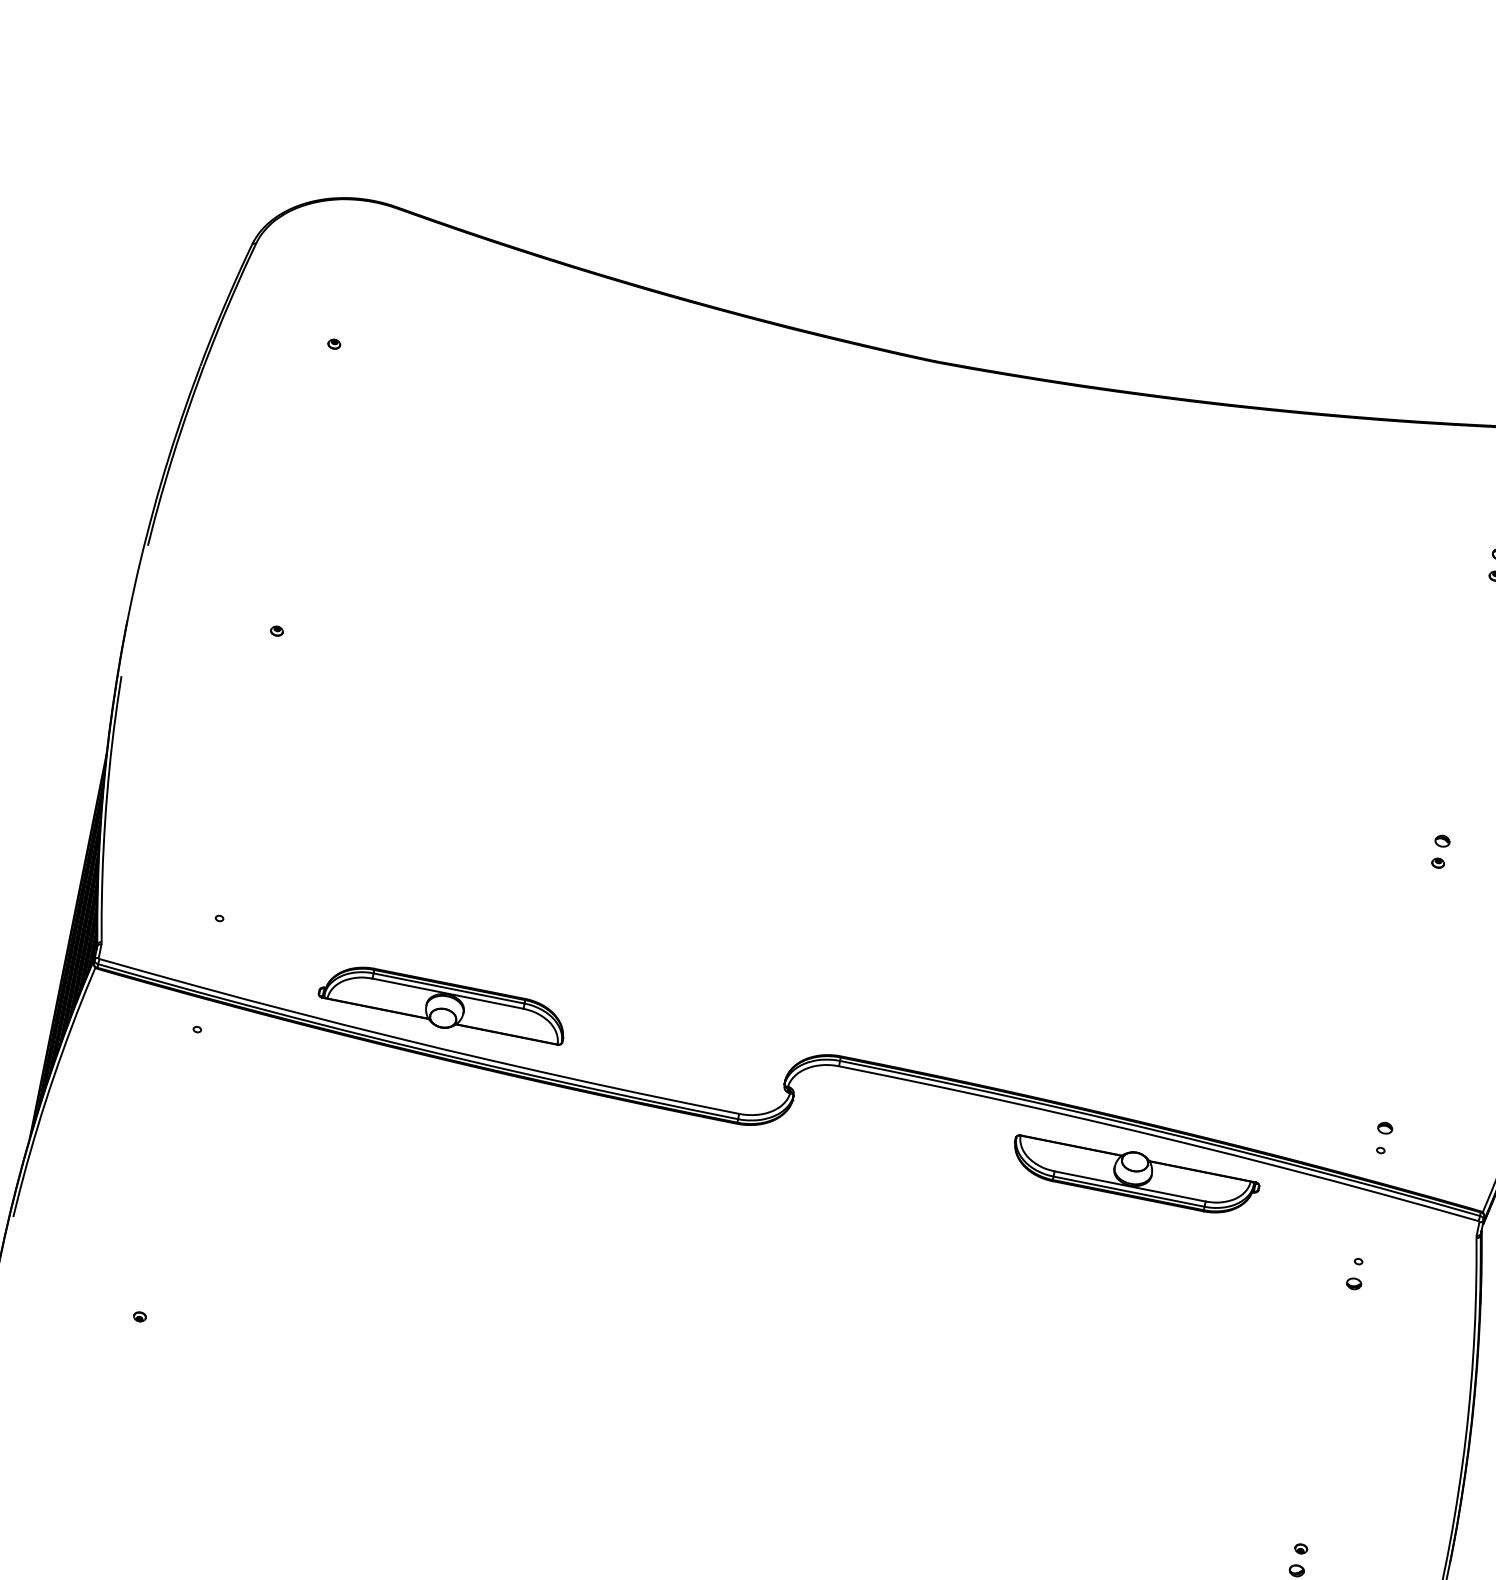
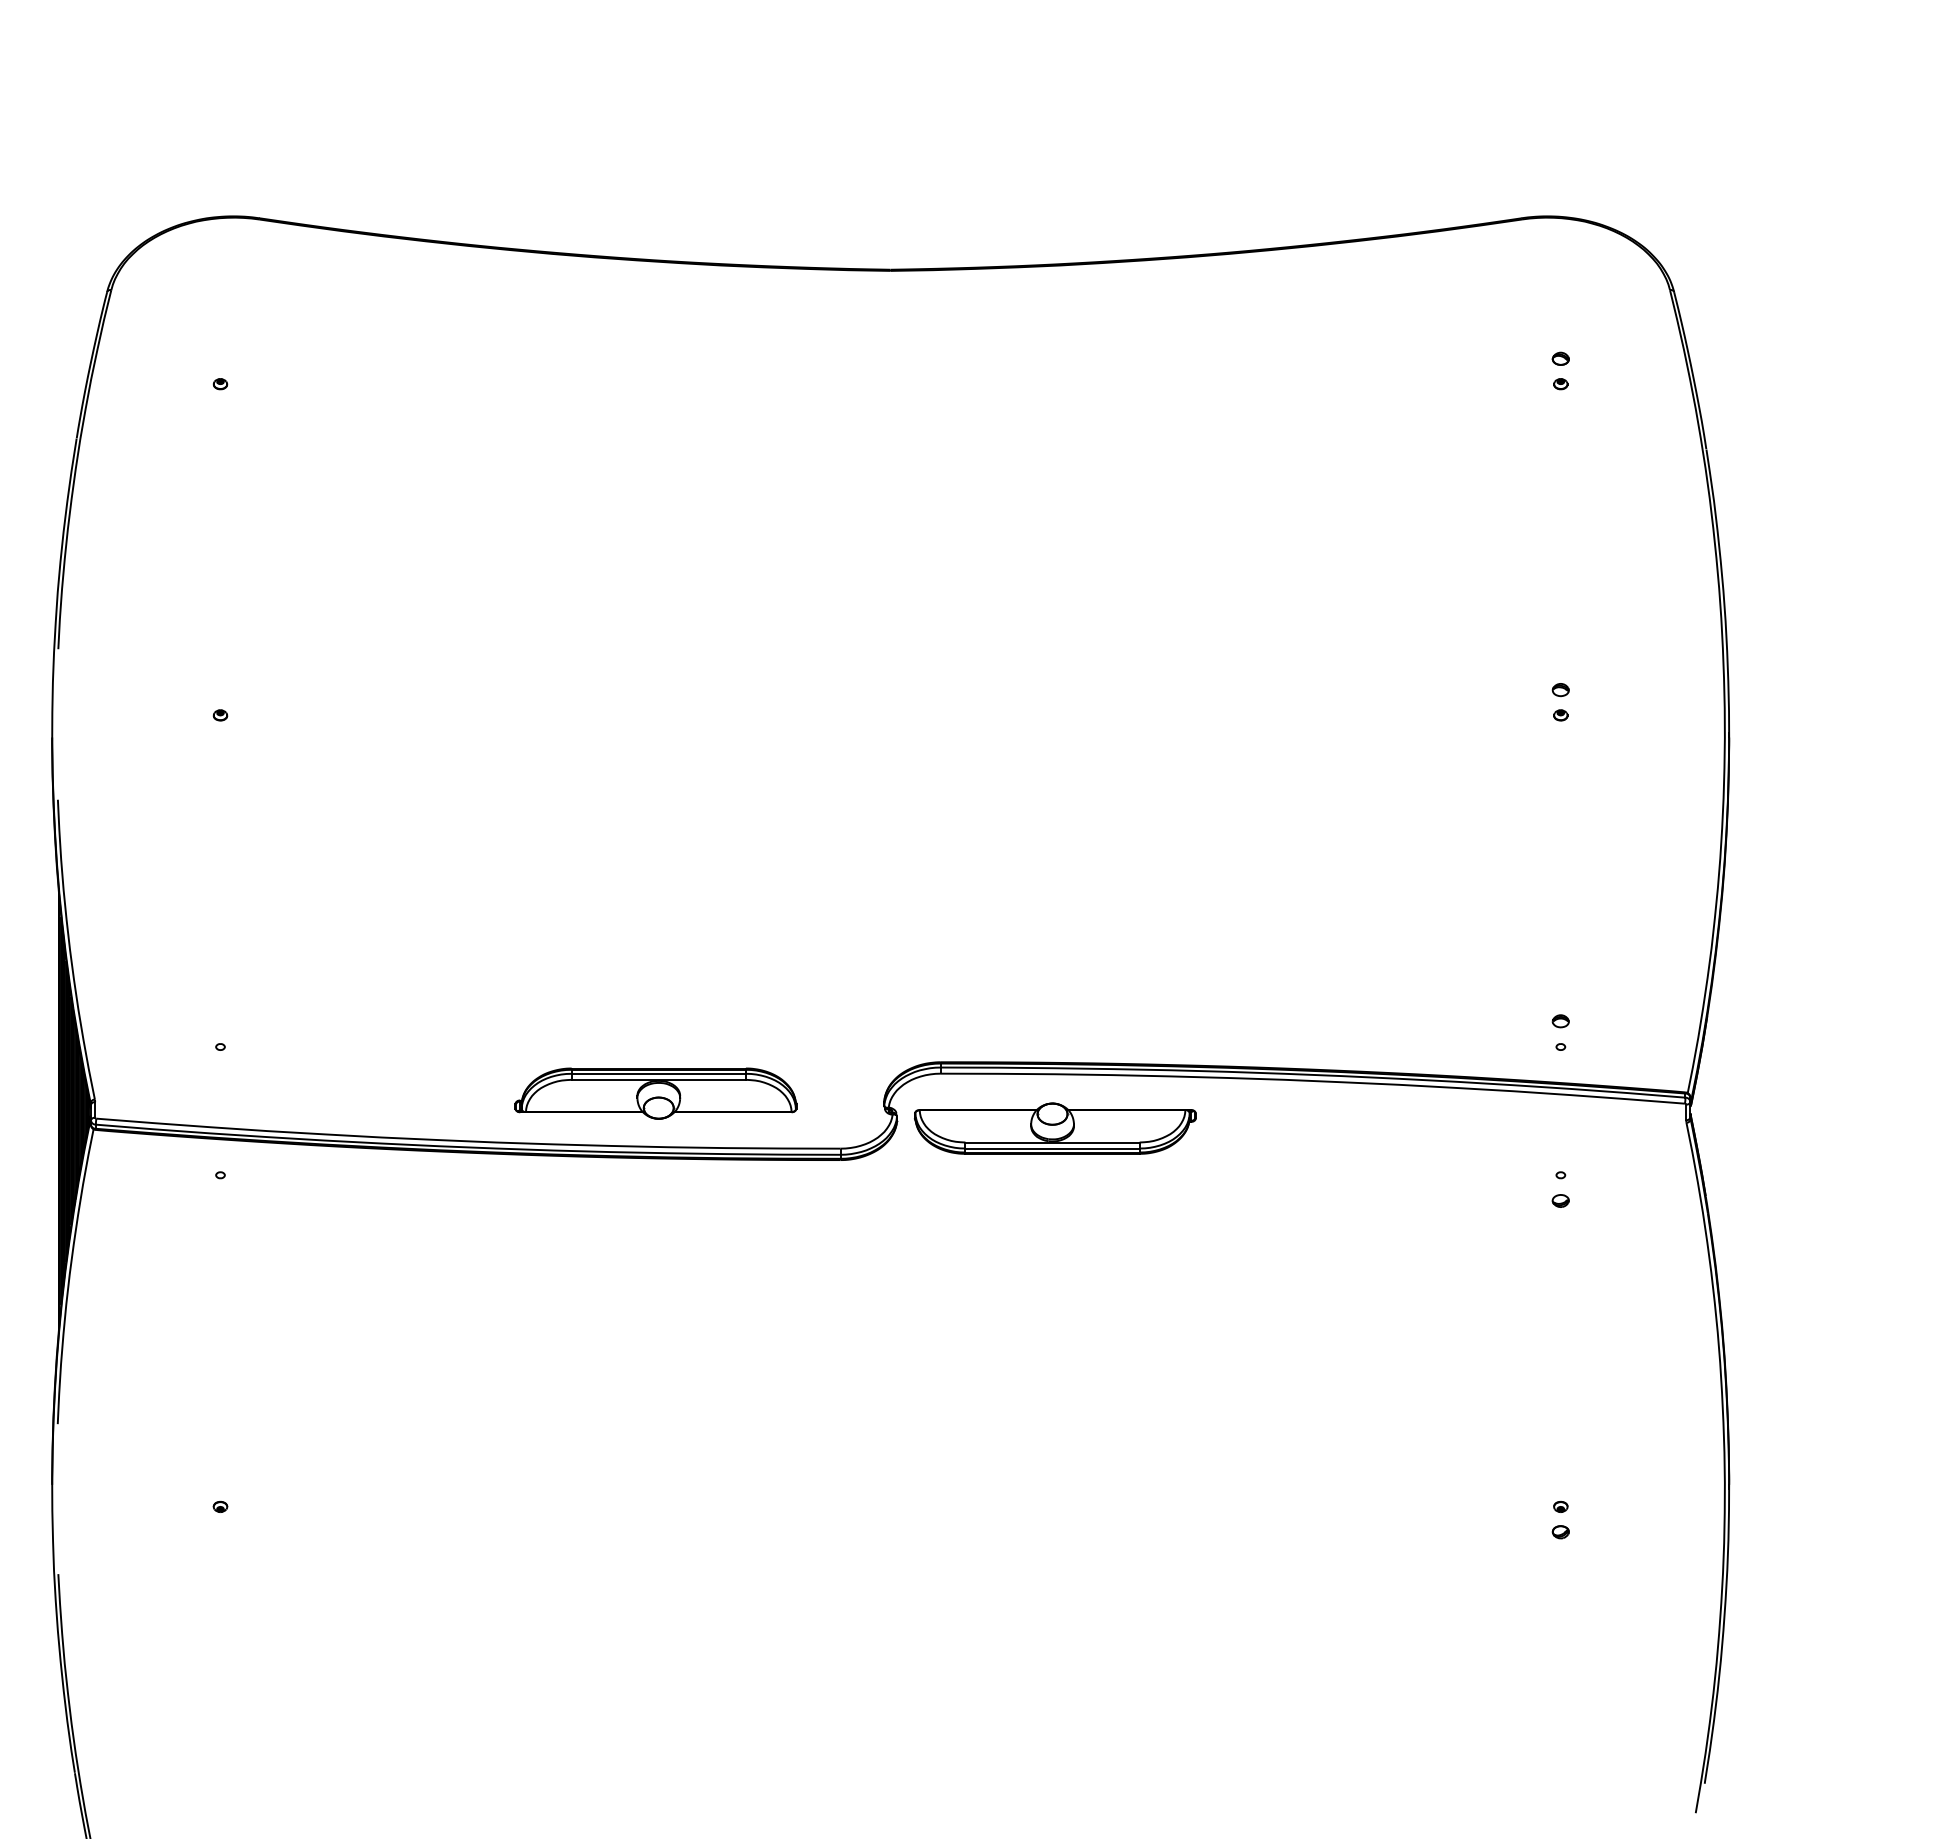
part: (442, 1004) -> (655, 1093), moved
part: (1135, 1174) -> (1055, 1128), moved

